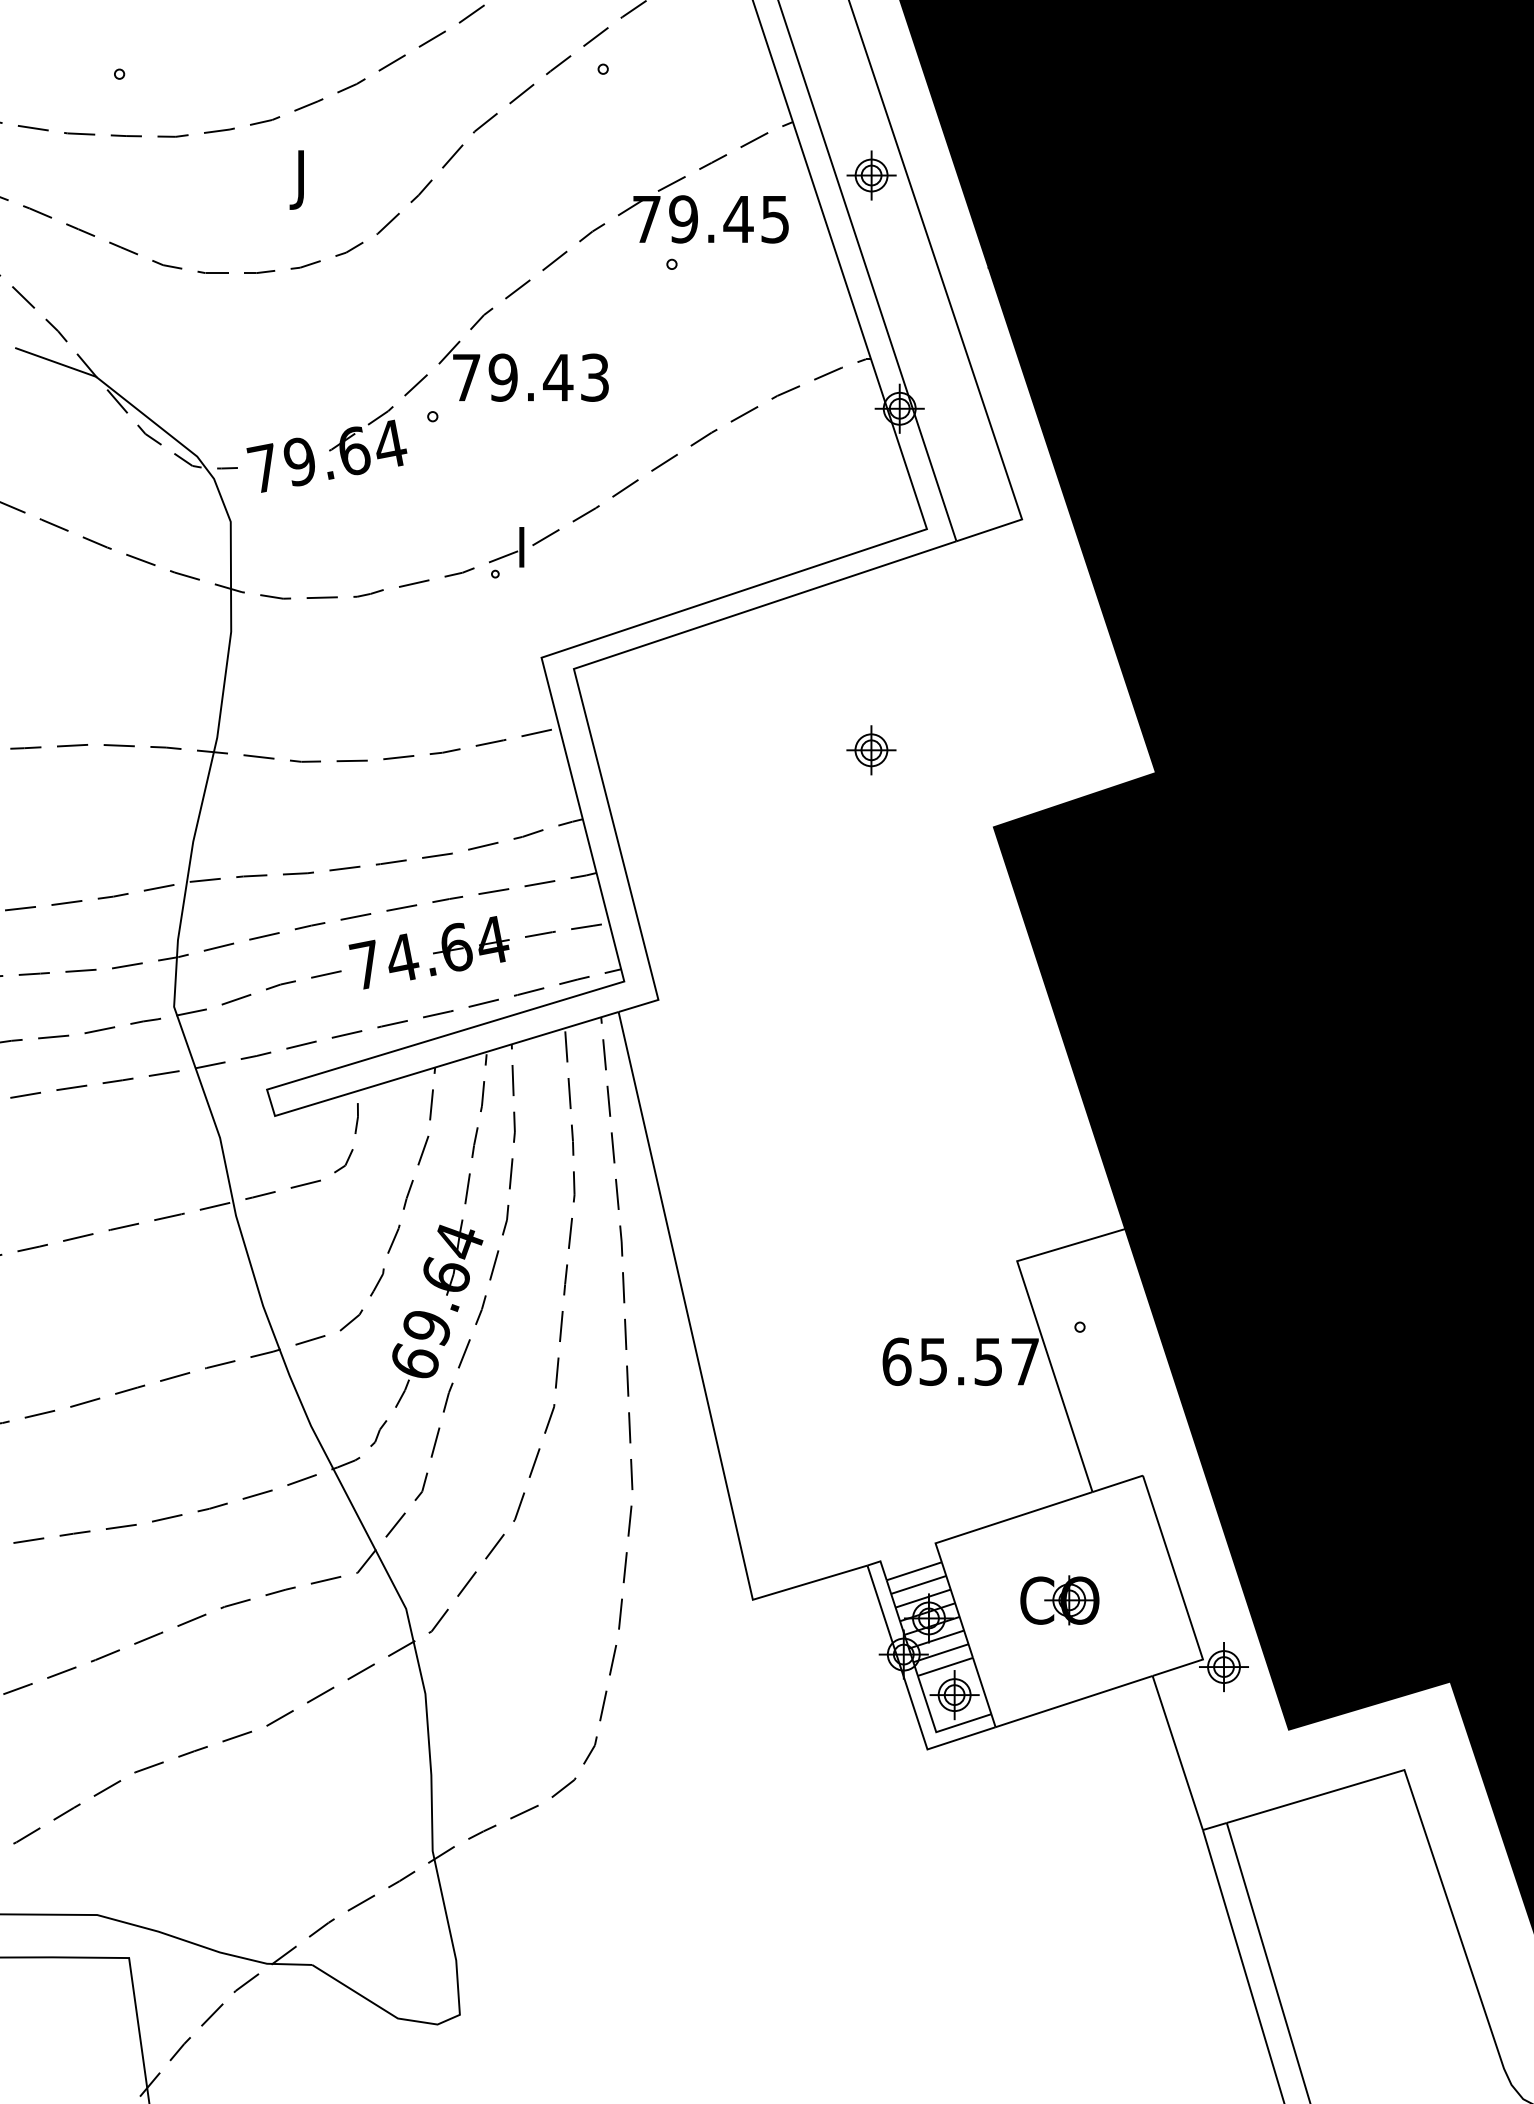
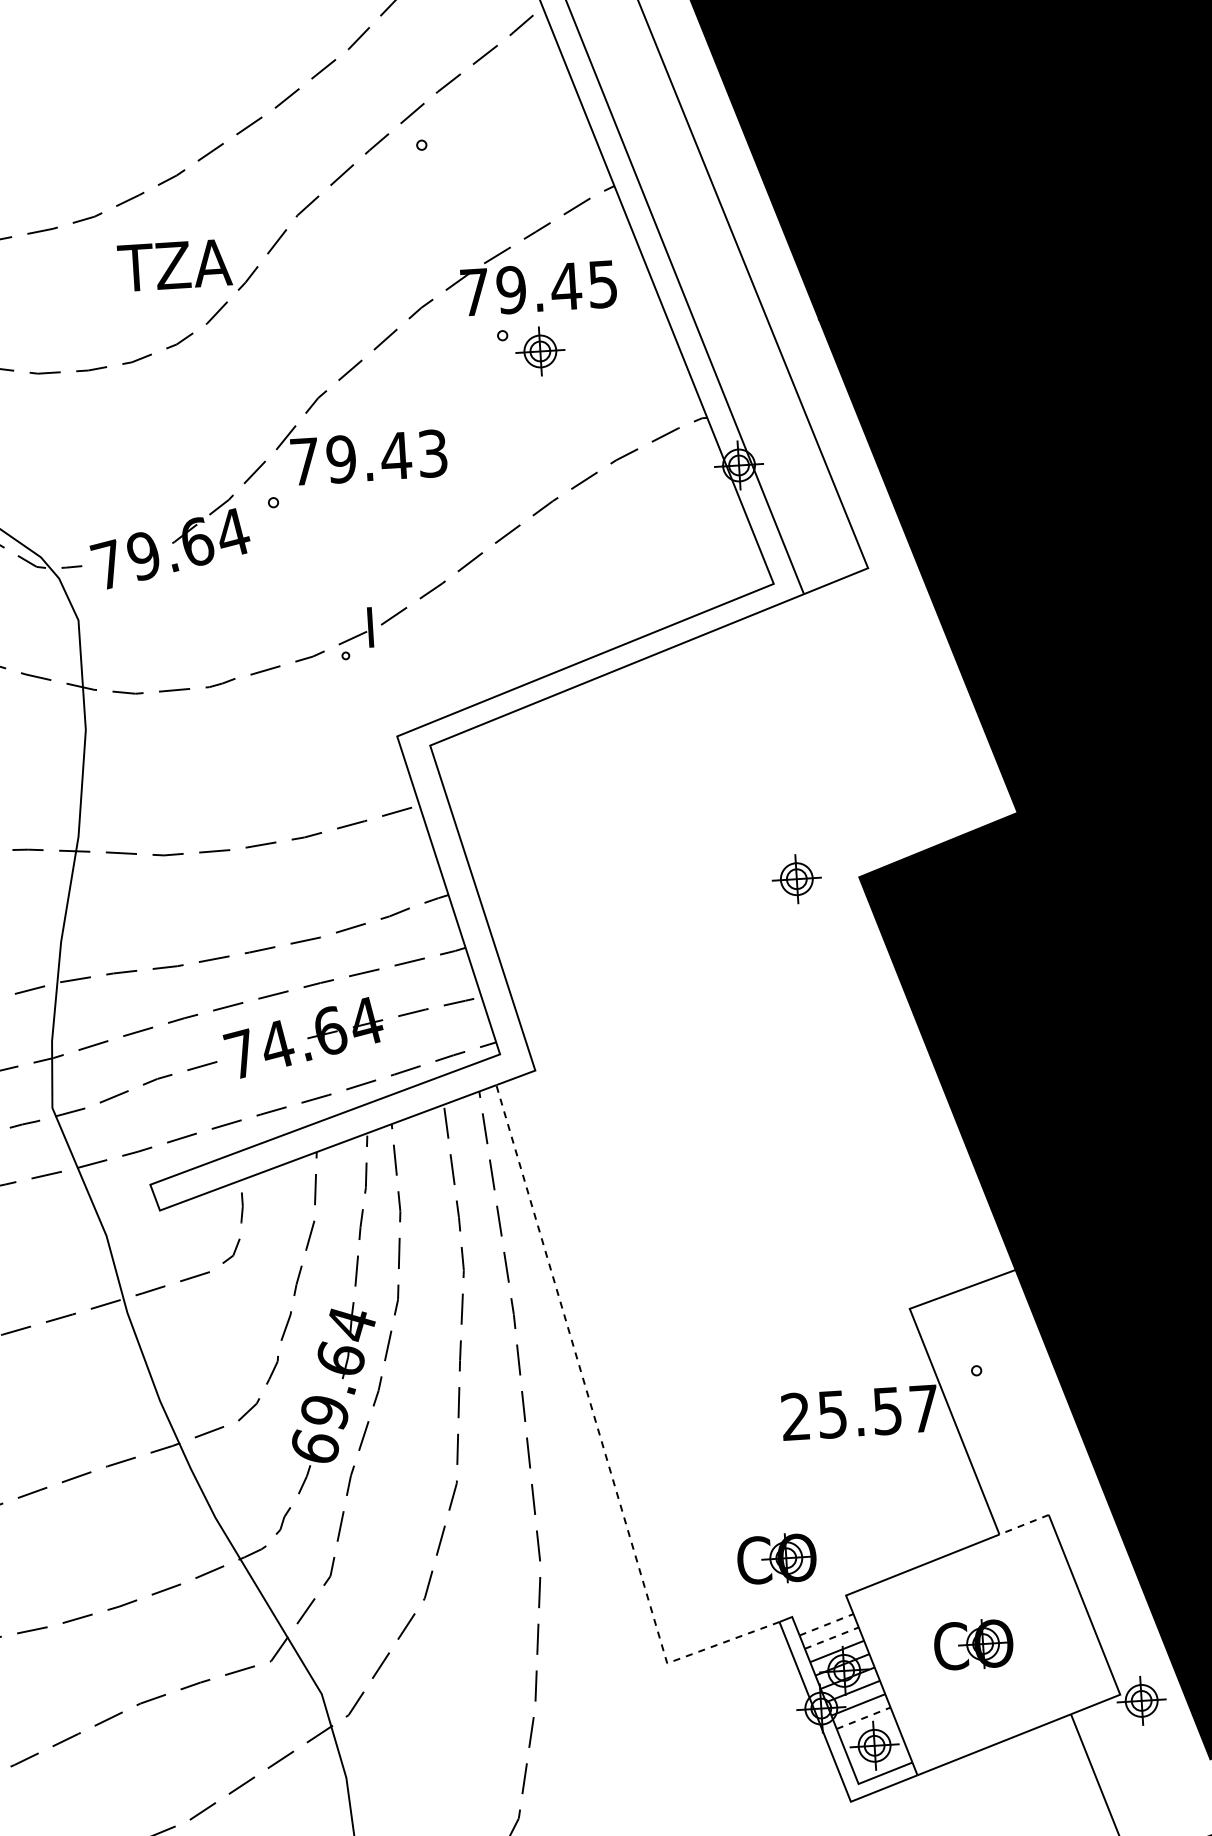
part: (871, 175) -> (540, 351), moved
text: (347, 179) -> (173, 271), J -> TZA
part: (871, 750) -> (796, 879), moved
text: (896, 1361) -> (795, 1416), 65.57 -> 25.57
line: (699, 1364) -> (599, 1431), solid -> dashed
line: (1117, 1483) -> (1023, 1524), solid -> dashed
part: (868, 1502) -> (776, 1559), added
line: (914, 1571) -> (826, 1624), solid -> dashed
line: (919, 1584) -> (832, 1637), solid -> dashed
line: (945, 1666) -> (863, 1717), solid -> dashed

